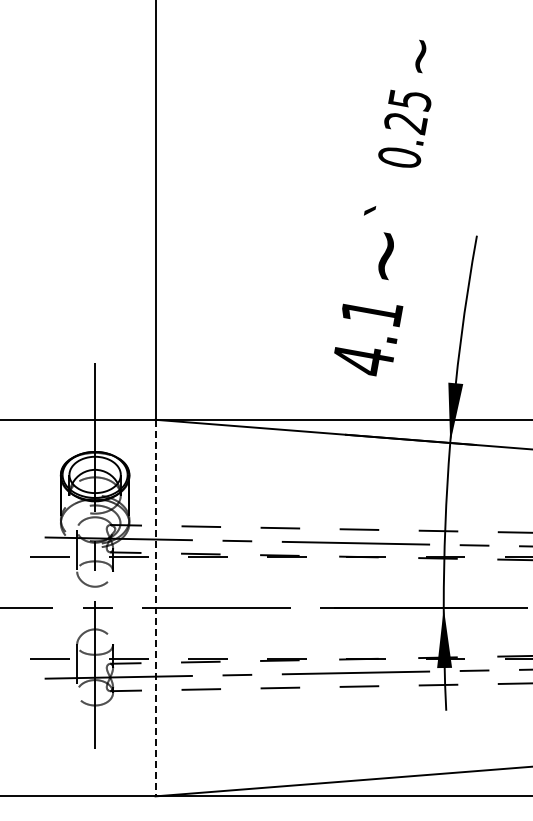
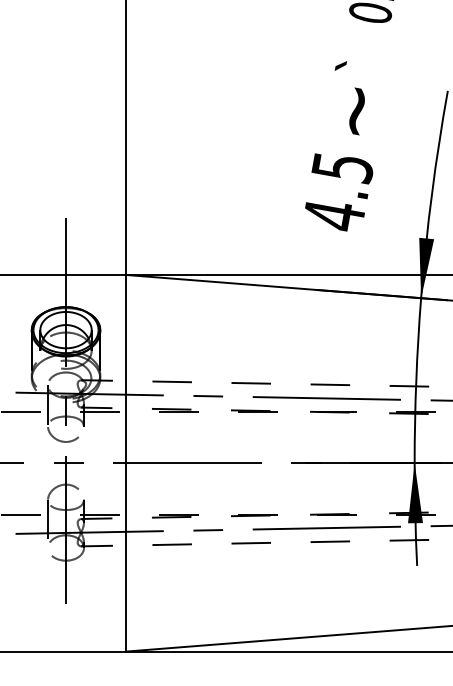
text: (371, 313) -> (342, 168), 4.1 -> 4.5
line: (155, 608) -> (126, 463), dashed -> solid

